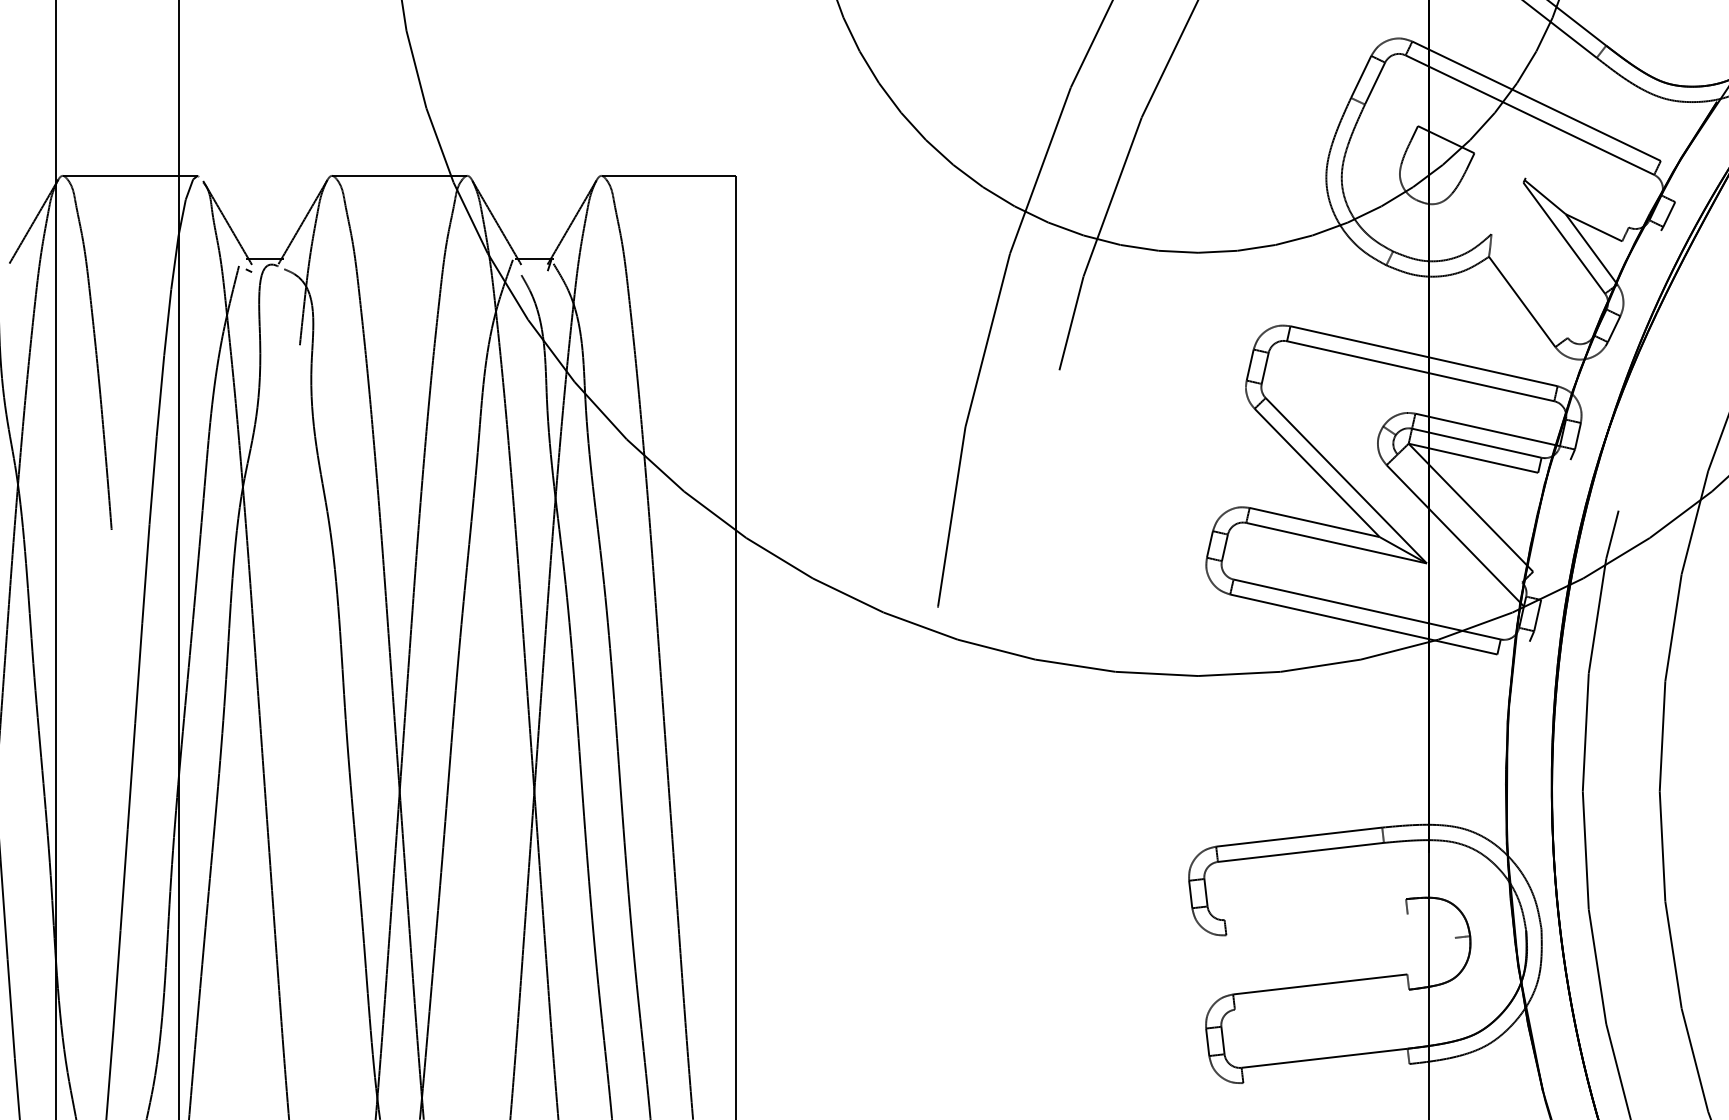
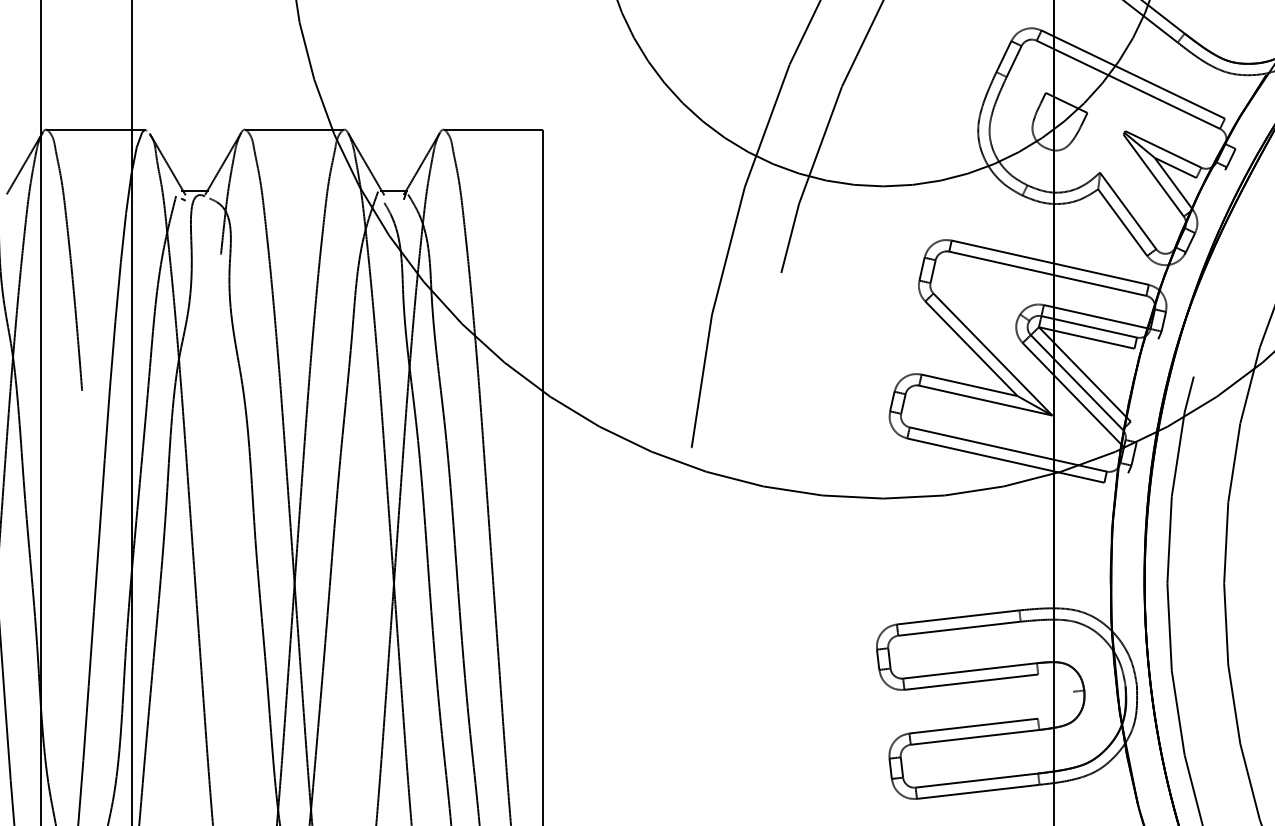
line: (1576, 202) -> (1162, 149), added
line: (1529, 285) -> (1128, 210), added
line: (1459, 518) -> (1076, 382), added
line: (1315, 909) -> (970, 670), added
line: (1316, 924) -> (970, 681), added
line: (1321, 999) -> (974, 737), added
line: (1326, 1073) -> (978, 791), added

